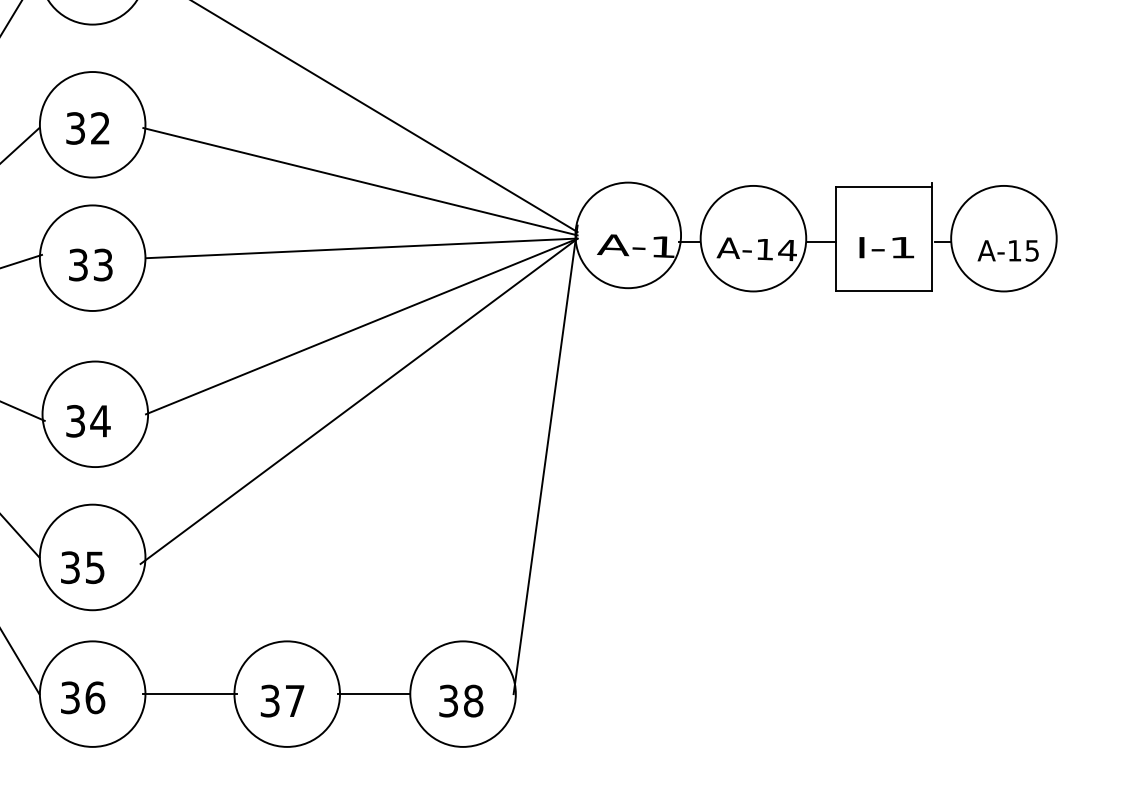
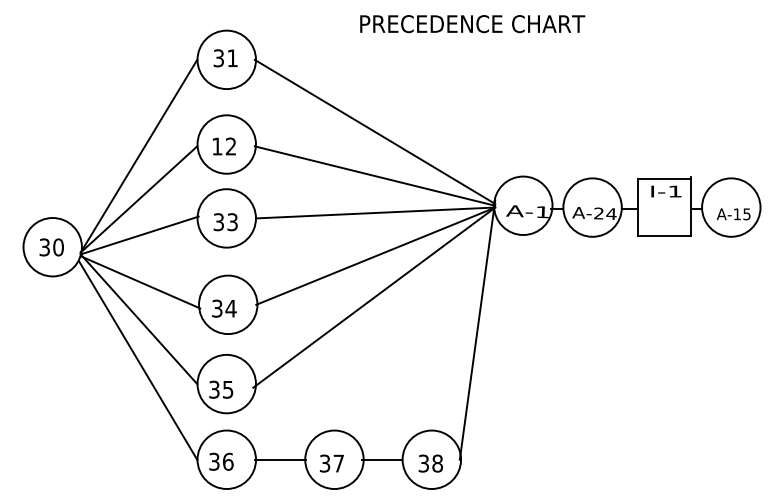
text: (75, 128) -> (217, 146), 32 -> 12
text: (886, 247) -> (666, 191), moved
text: (764, 249) -> (598, 213), A-14 -> A-24

